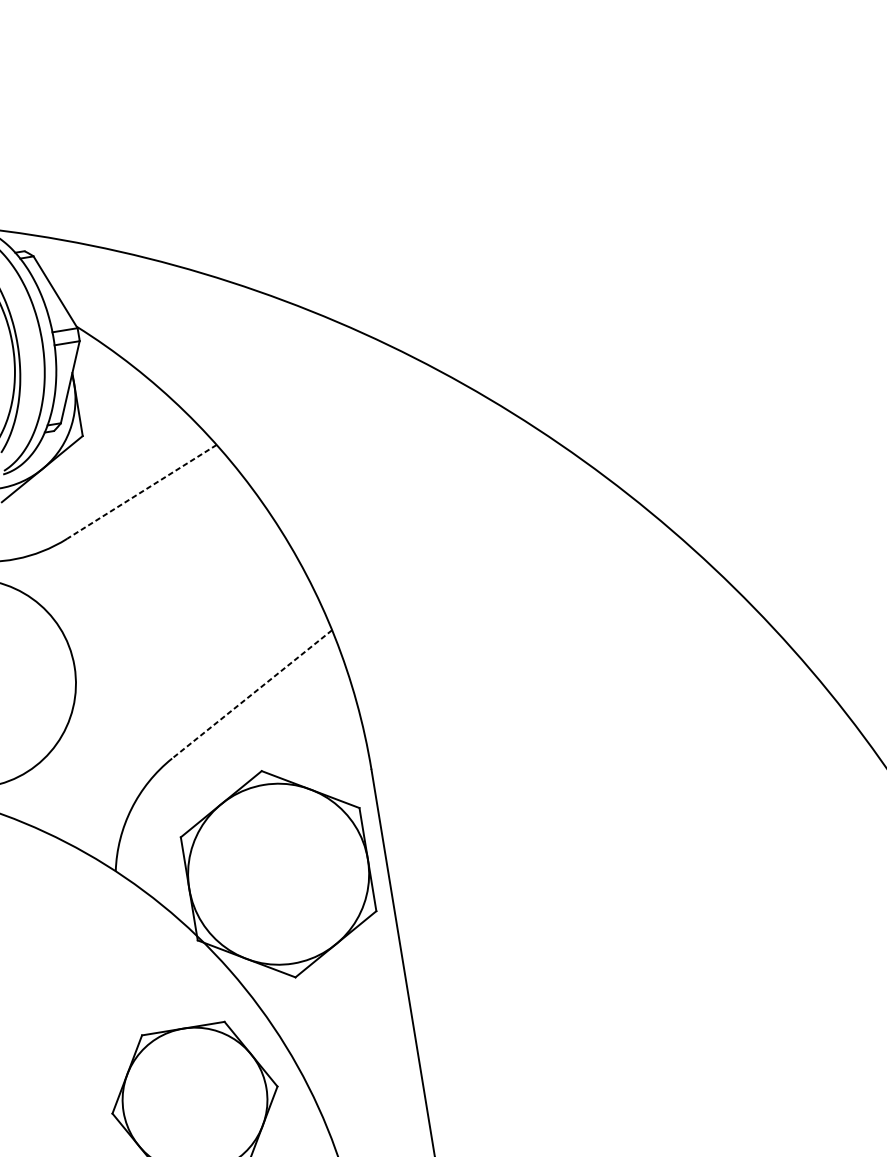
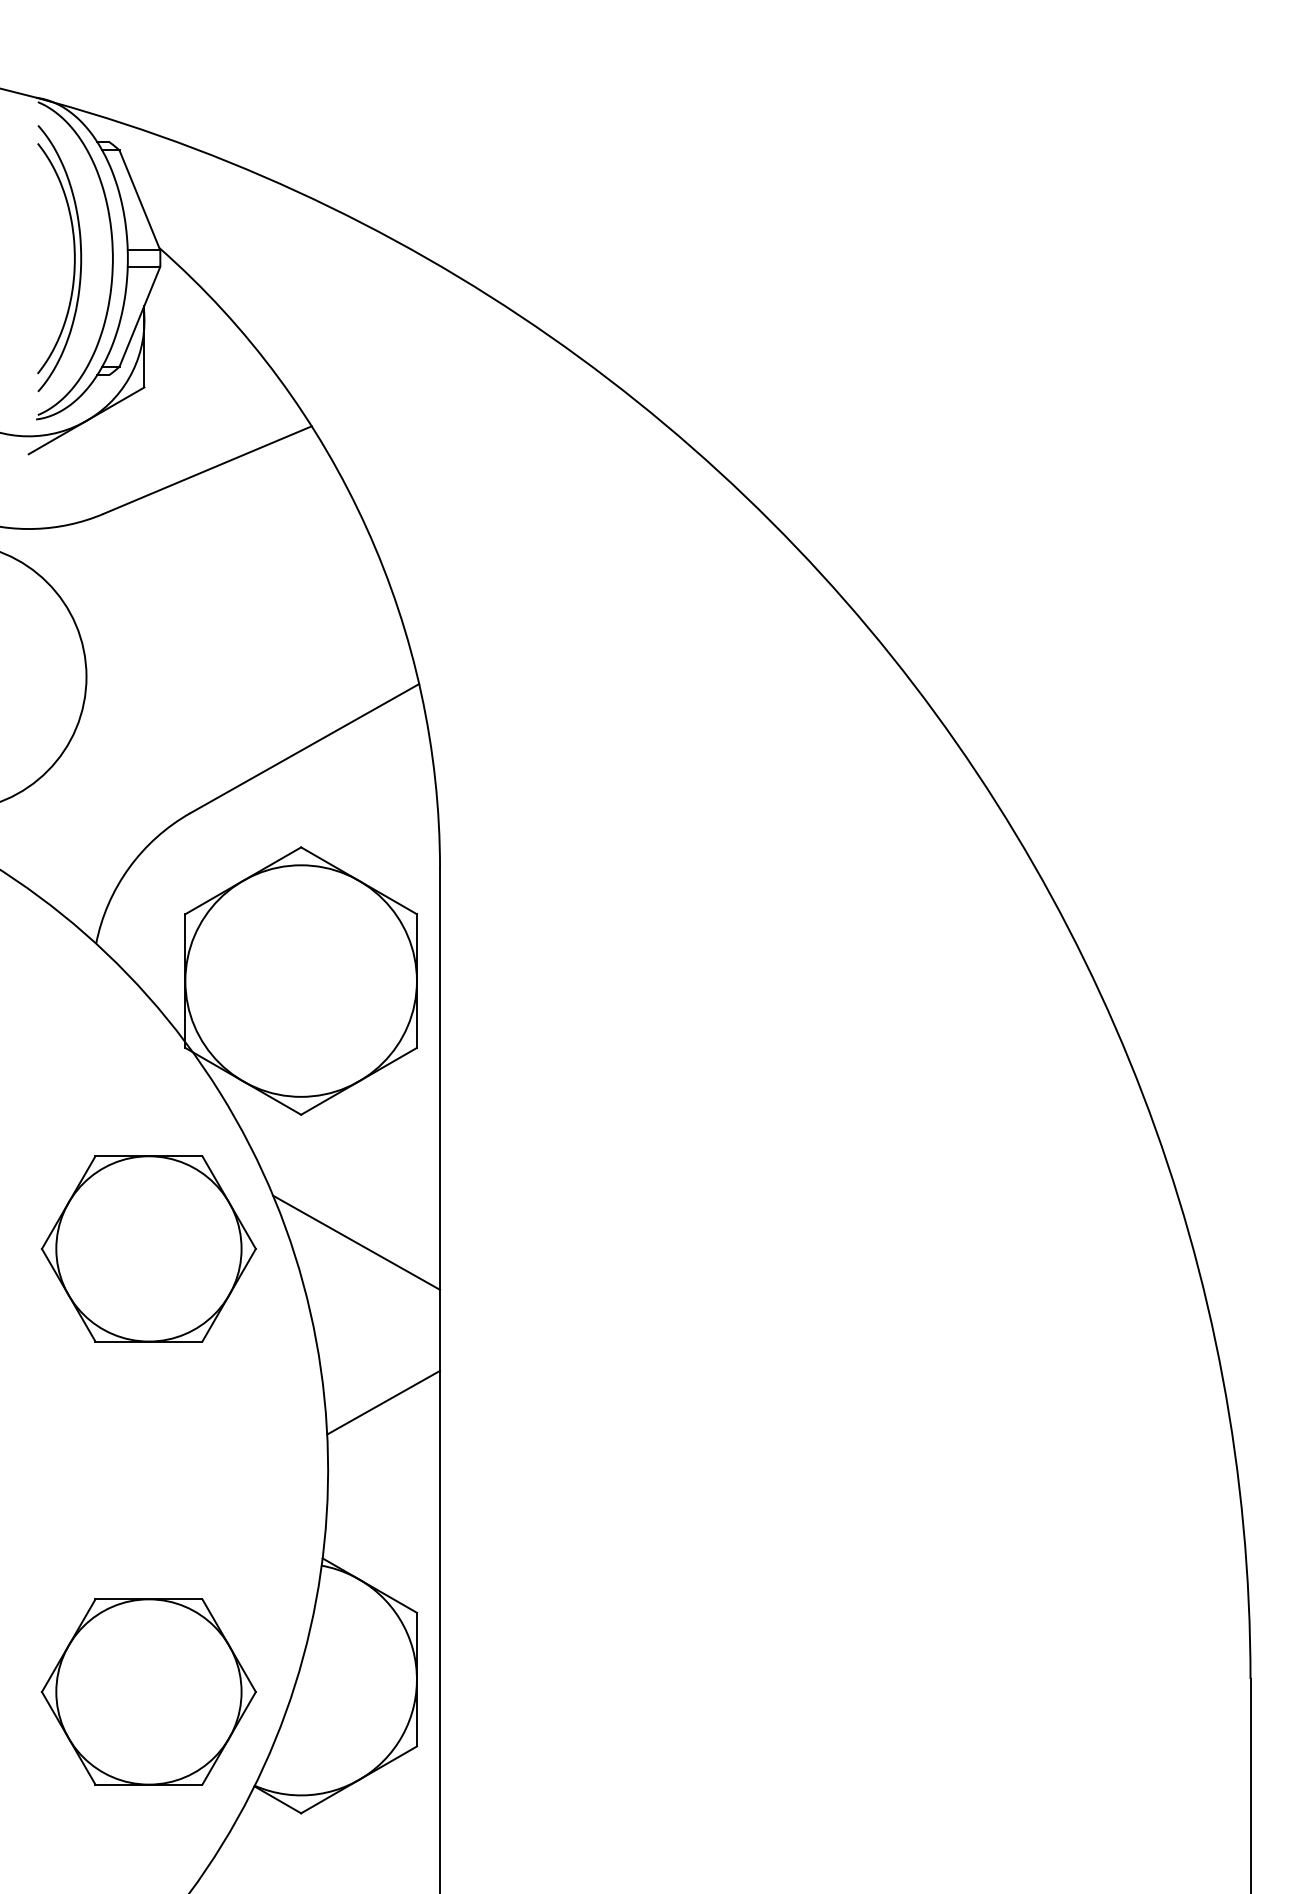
line: (141, 492) -> (207, 470), dashed -> solid
line: (251, 694) -> (304, 748), dashed -> solid
line: (354, 1068) -> (356, 1242), added

